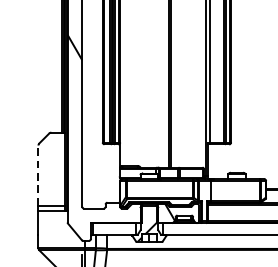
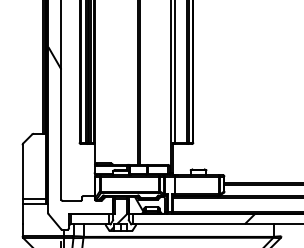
line: (38, 175) -> (22, 171), dashed -> solid

